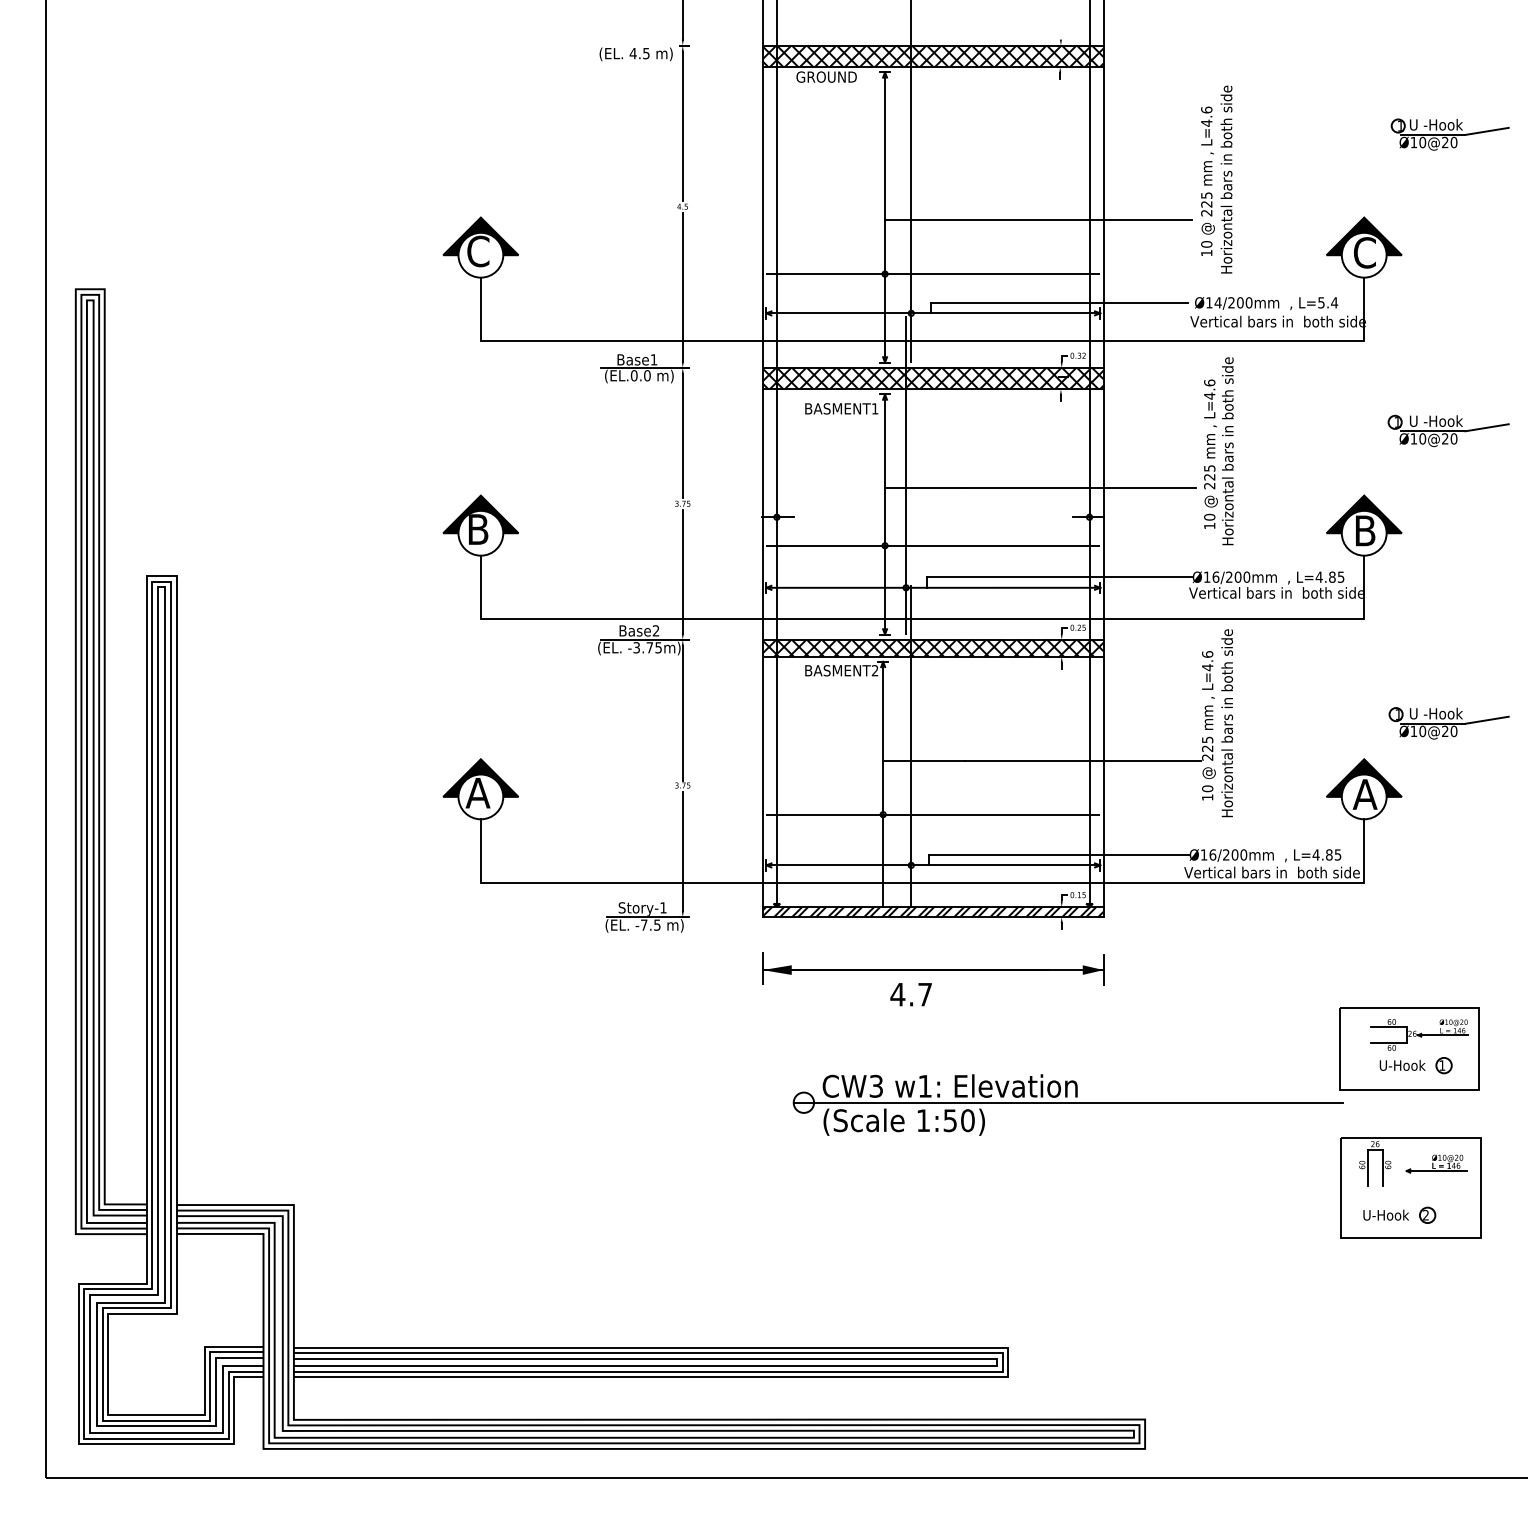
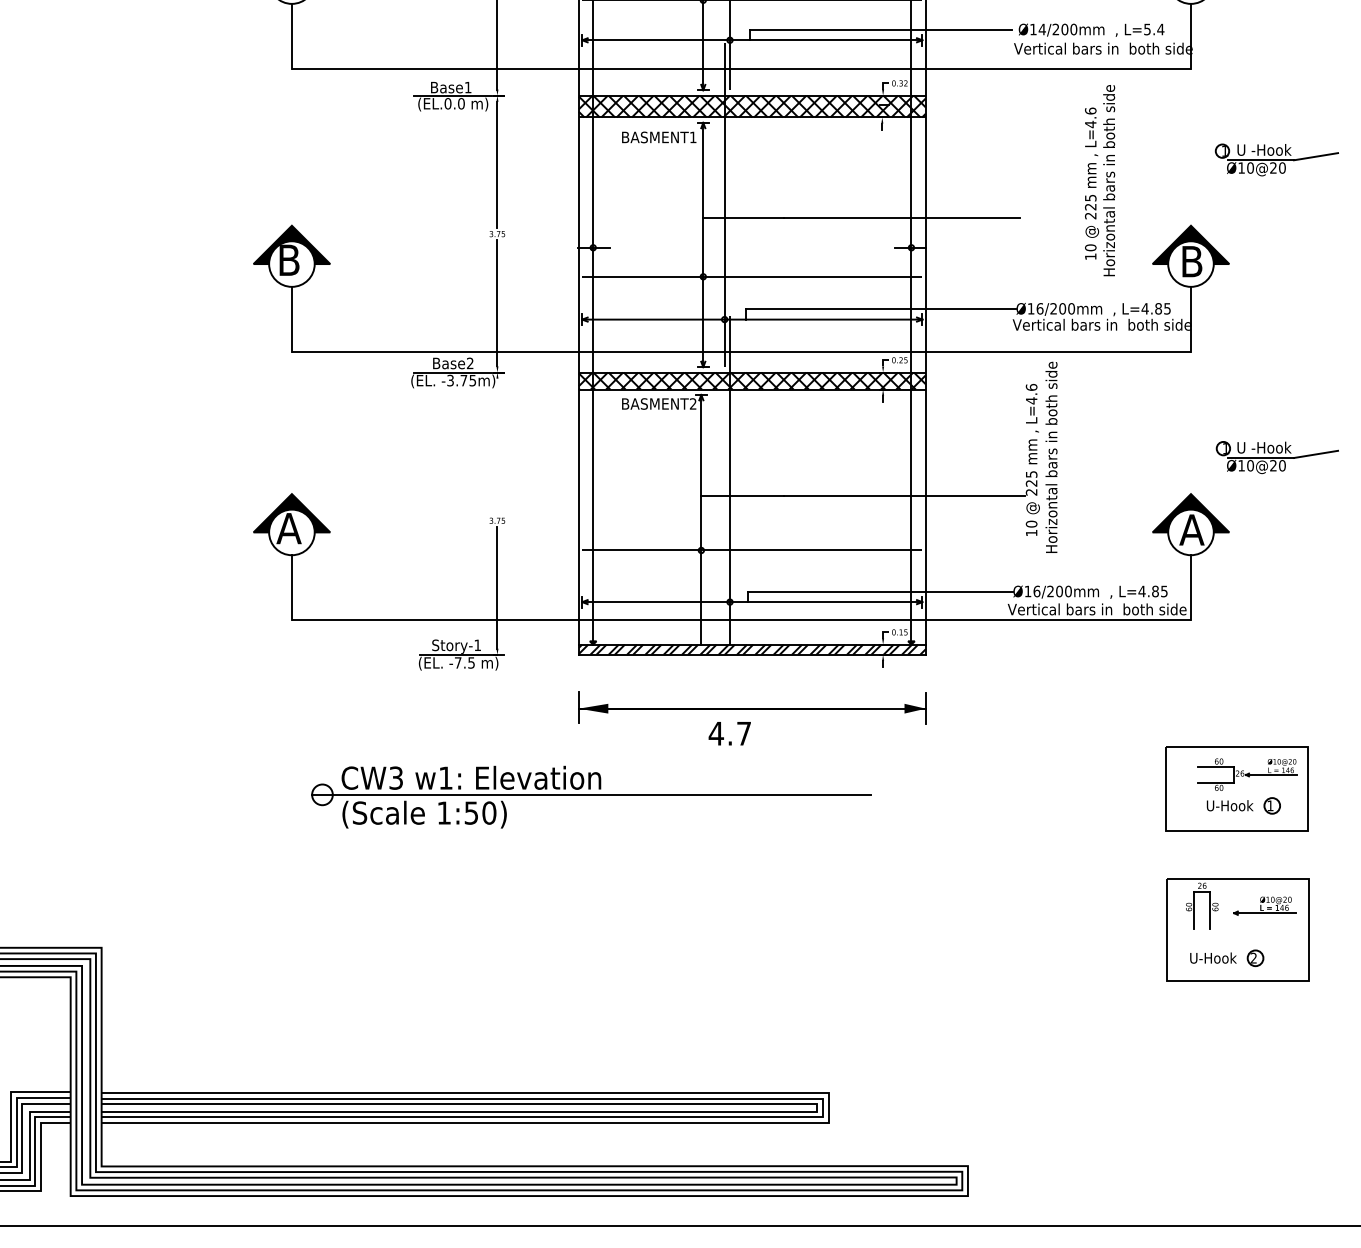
text: (1218, 451) -> (1099, 180), moved
line: (682, 712) -> (497, 446), removed
part: (1067, 1104) -> (590, 796), moved

